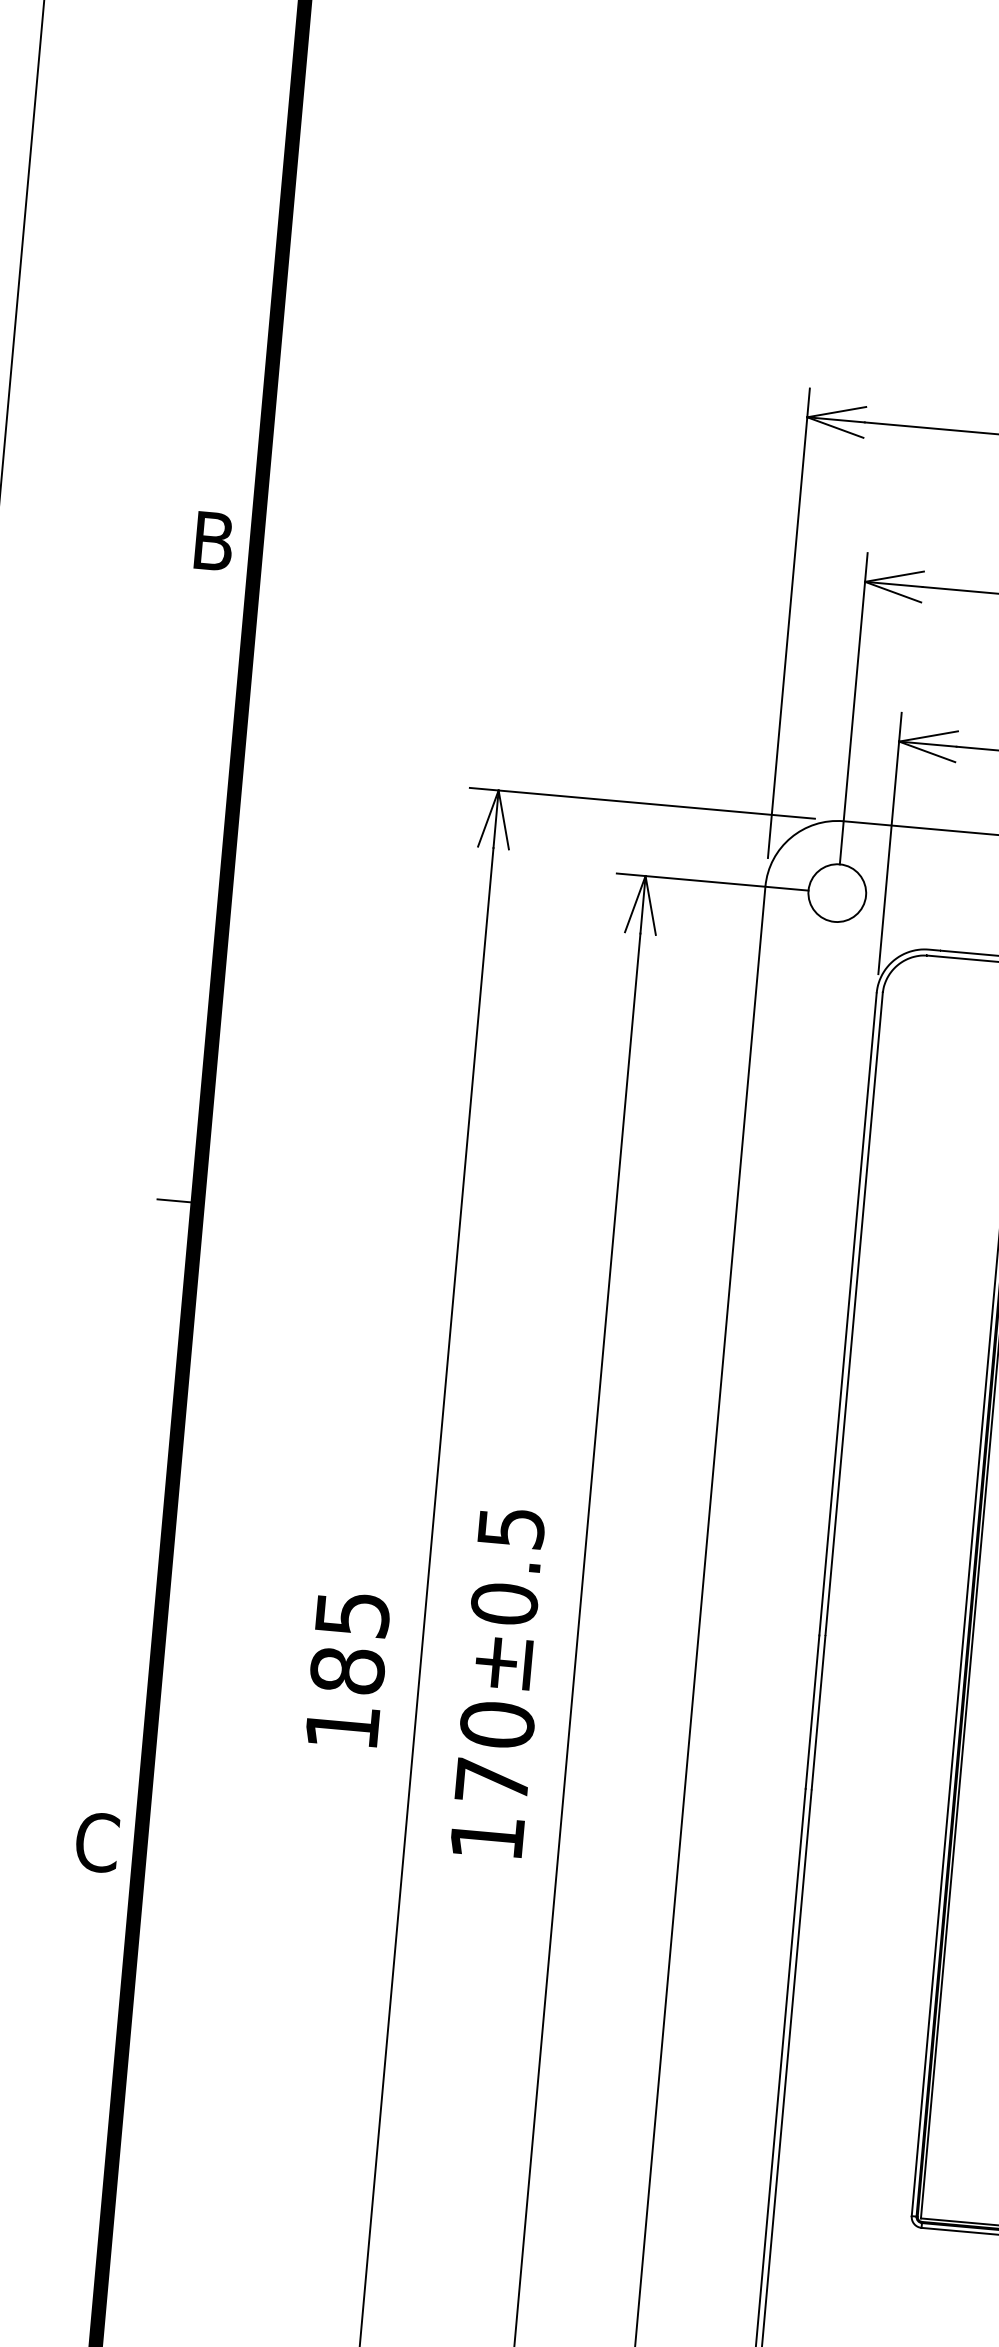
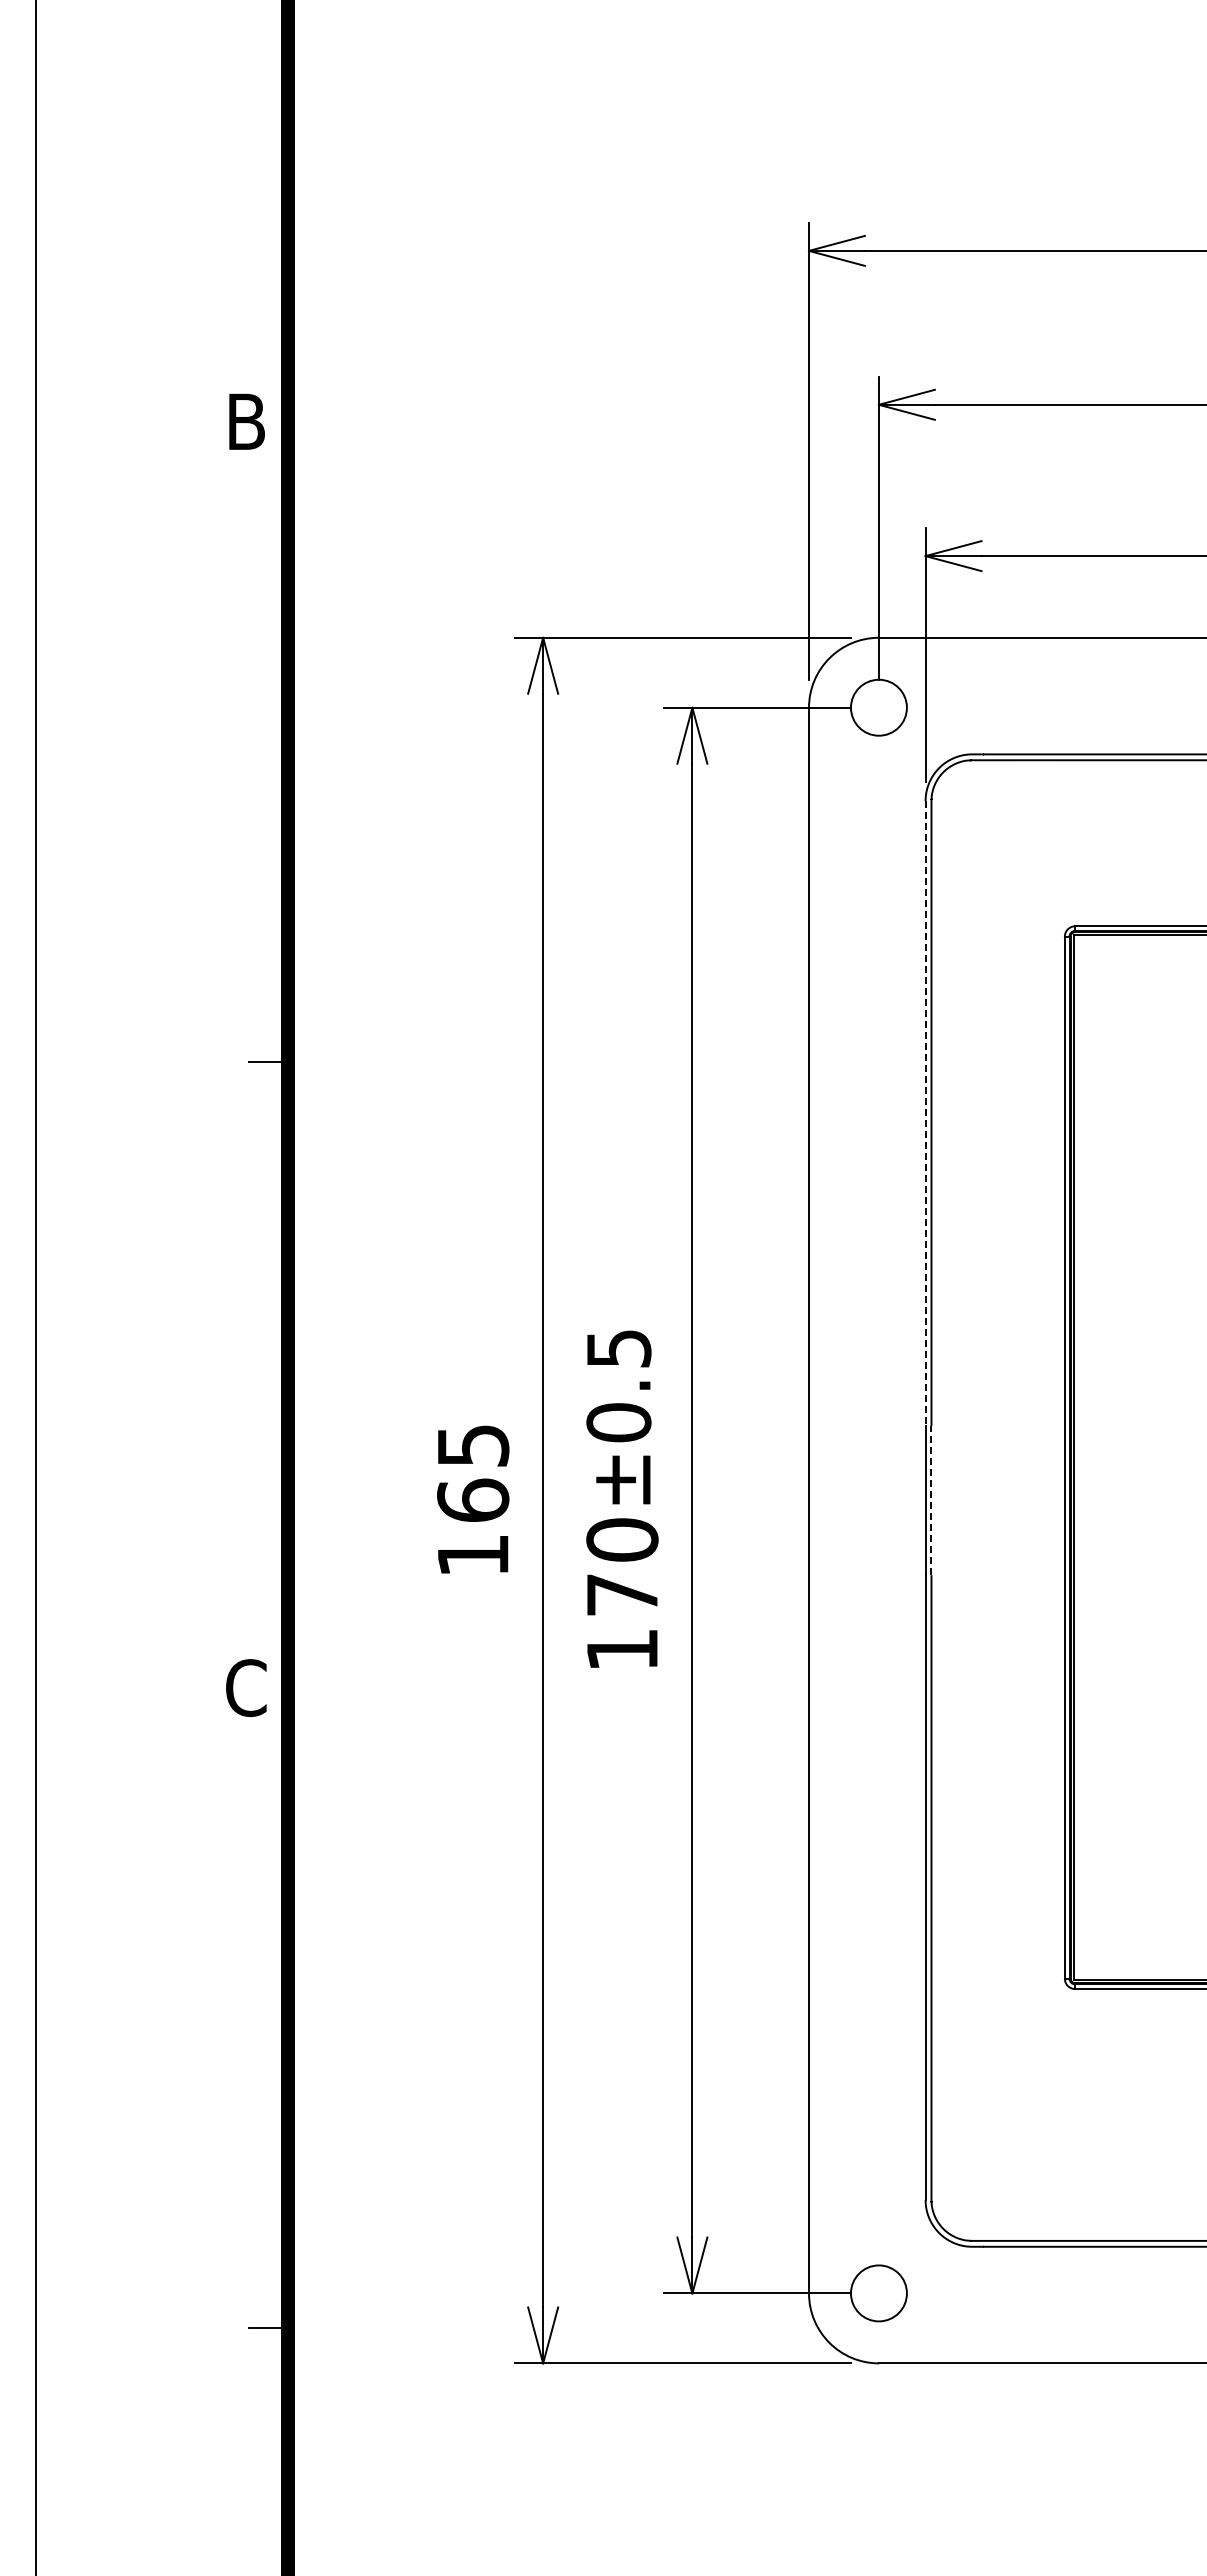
line: (847, 1314) -> (925, 1113), solid -> dashed
text: (347, 1670) -> (473, 1500), 185 -> 165
line: (818, 1712) -> (931, 1500), solid -> dashed

